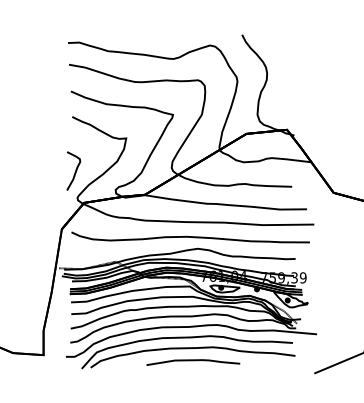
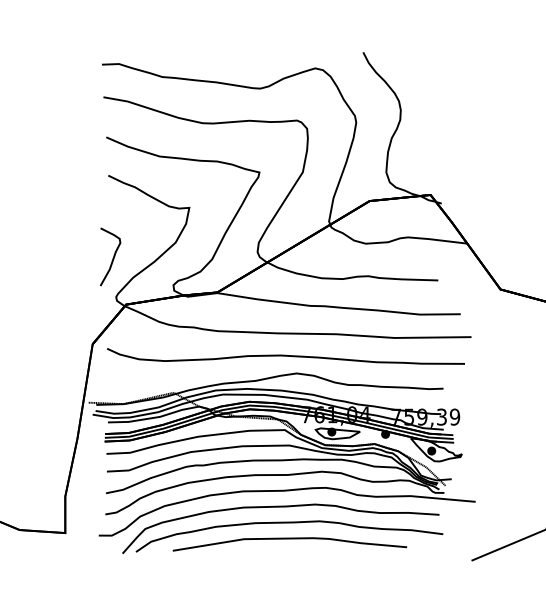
part: (193, 362) -> (290, 544), size x1.67

